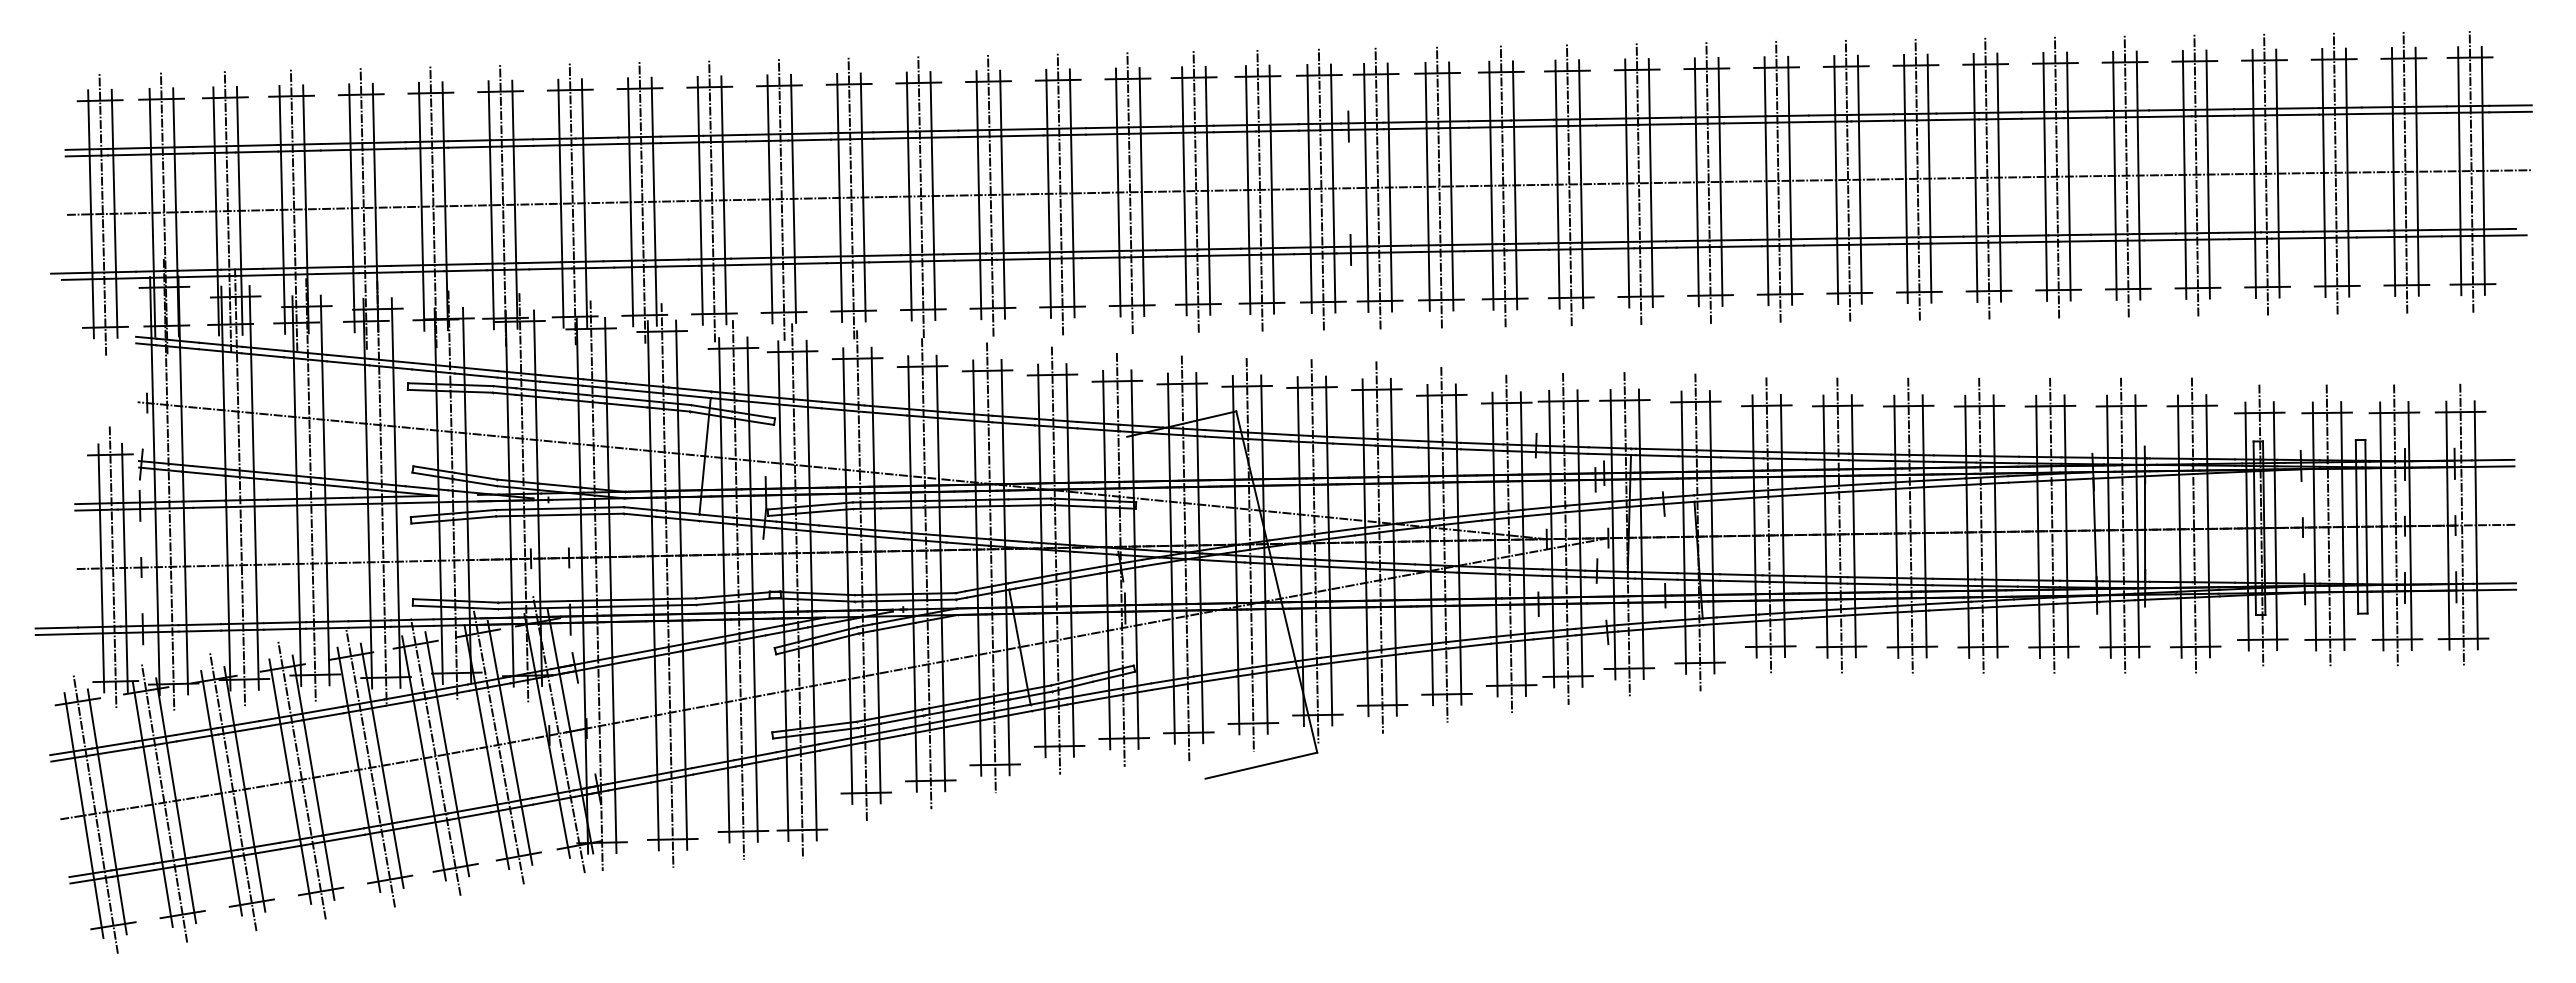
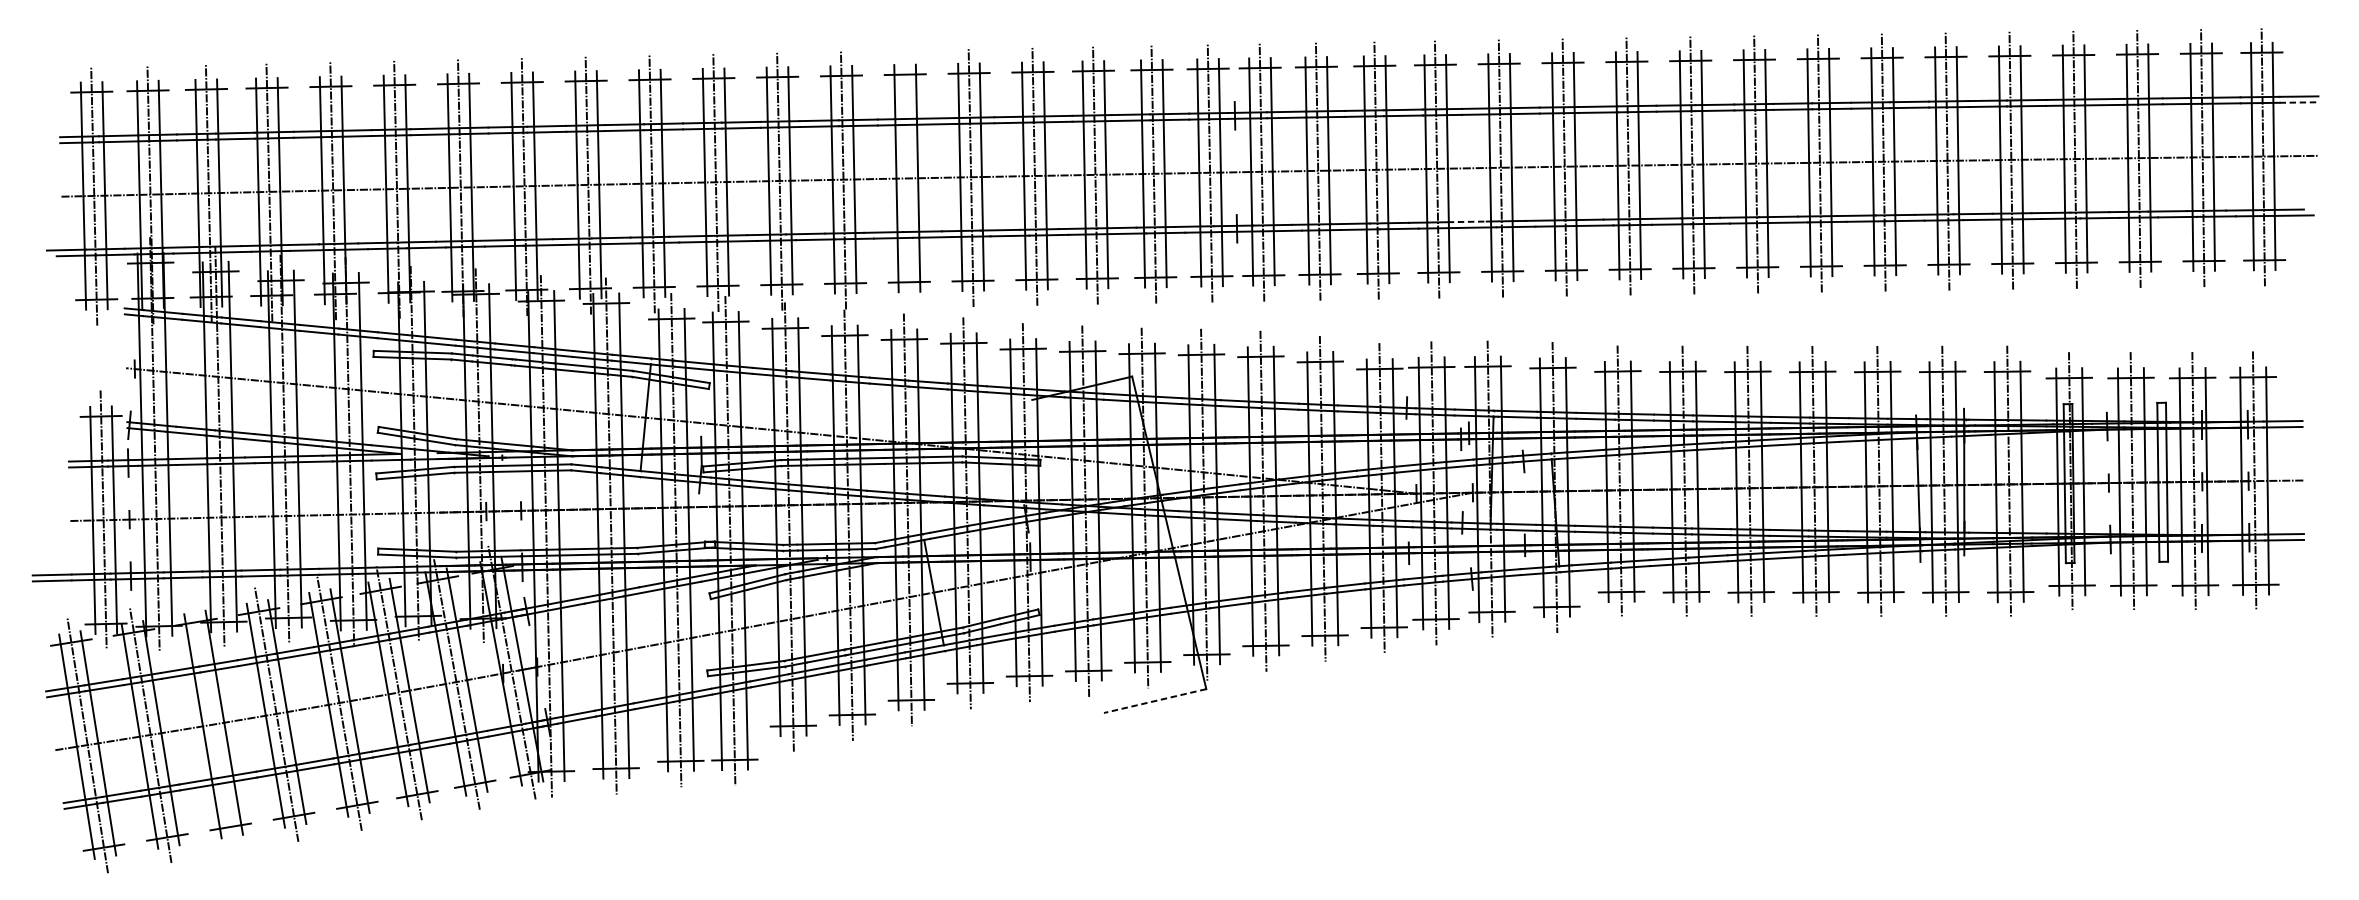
line: (2511, 112) -> (2299, 102), solid -> dashed
line: (990, 194) -> (907, 178), removed
line: (1602, 242) -> (1467, 221), solid -> dashed
line: (1260, 765) -> (1154, 700), solid -> dashed
line: (232, 791) -> (212, 724), removed

